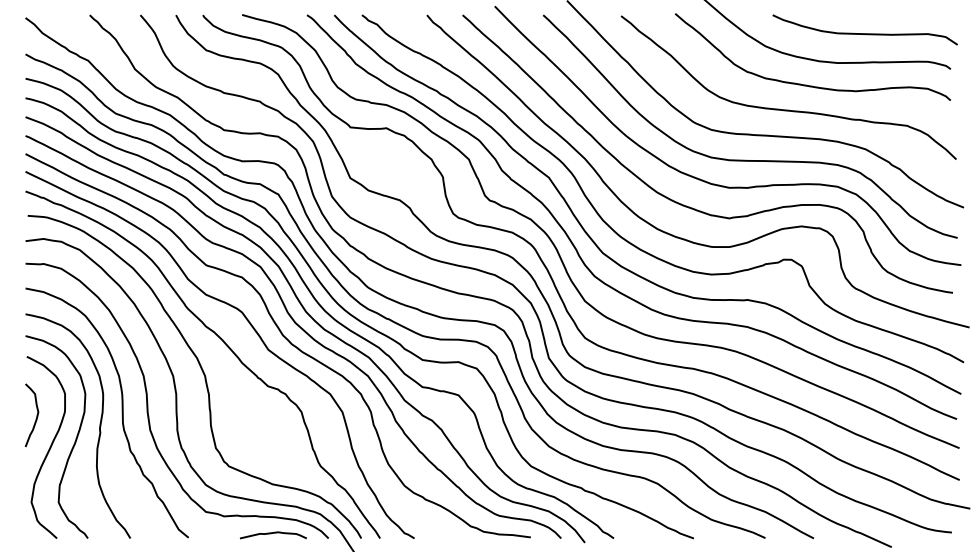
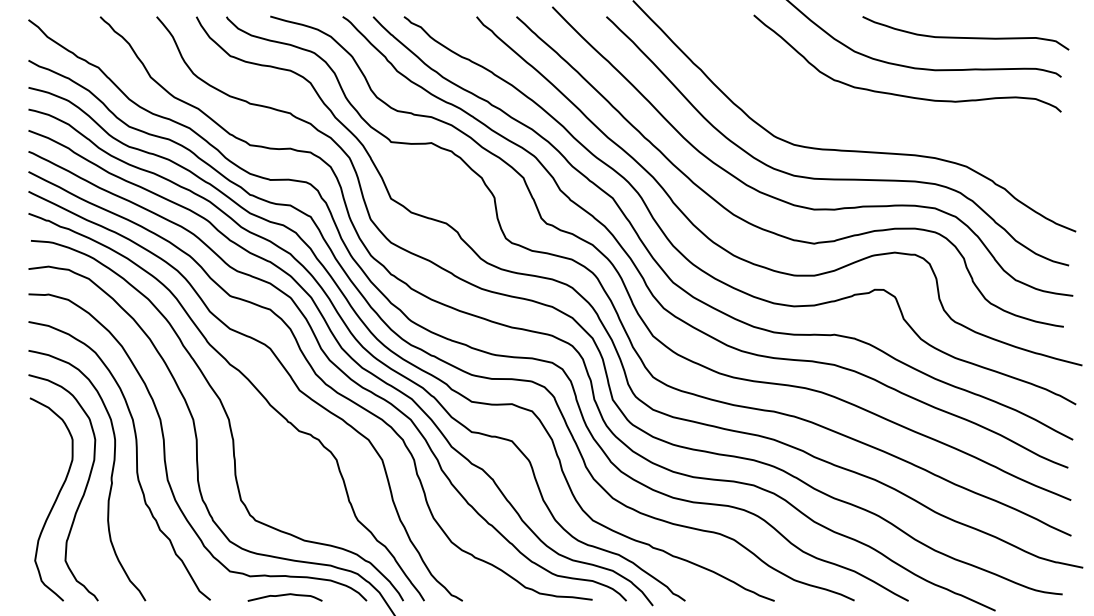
curve: (788, 109) -> (880, 122), removed
curve: (36, 415) -> (40, 463), removed
curve: (273, 533) -> (285, 595), moved

